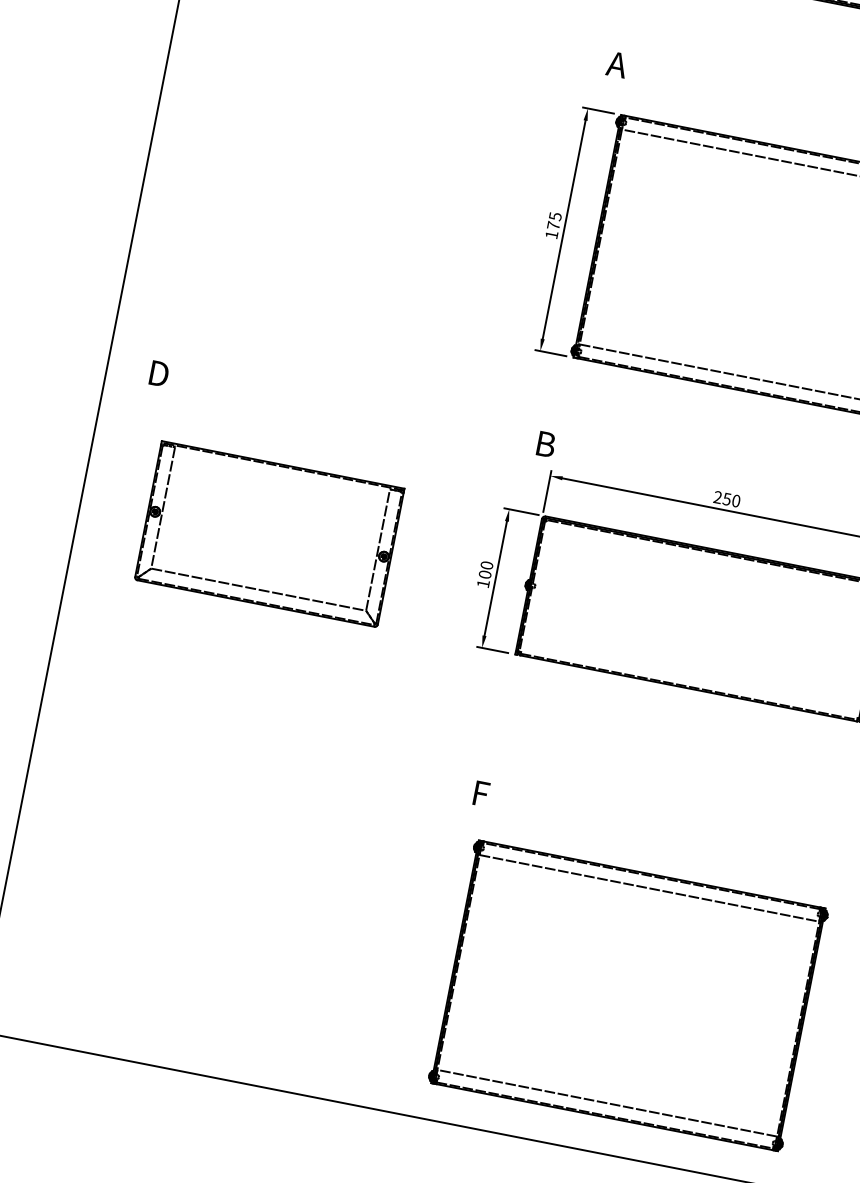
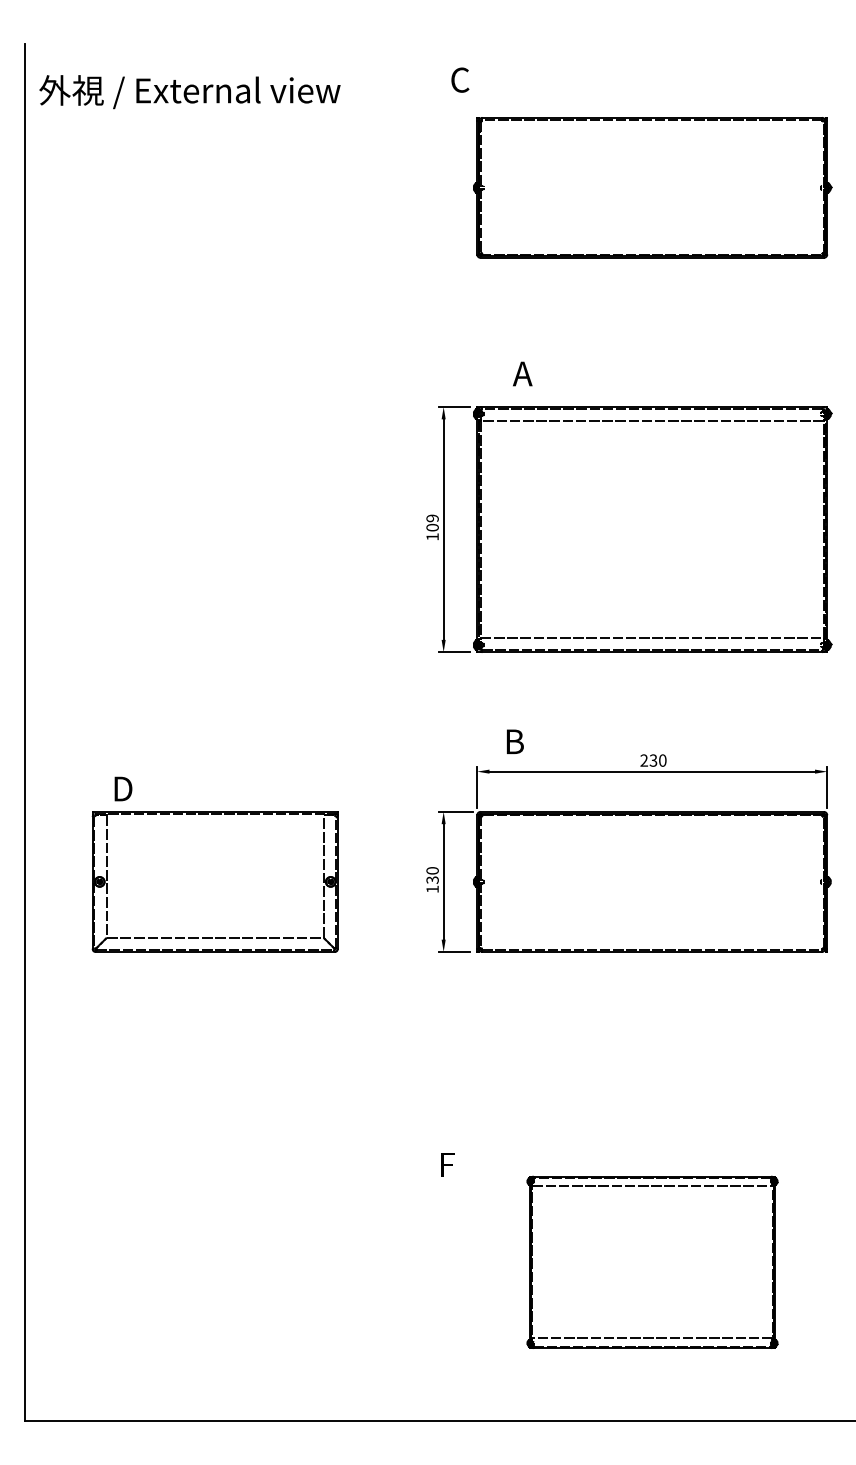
text: (617, 64) -> (522, 373), moved
text: (554, 220) -> (432, 522), 175 -> 109
text: (159, 373) -> (123, 788), moved
text: (546, 444) -> (515, 741), moved
text: (727, 499) -> (653, 760), 250 -> 230
text: (485, 574) -> (432, 879), 100 -> 130
text: (481, 793) -> (447, 1164), moved
part: (628, 996) -> (652, 1262), size x0.7

